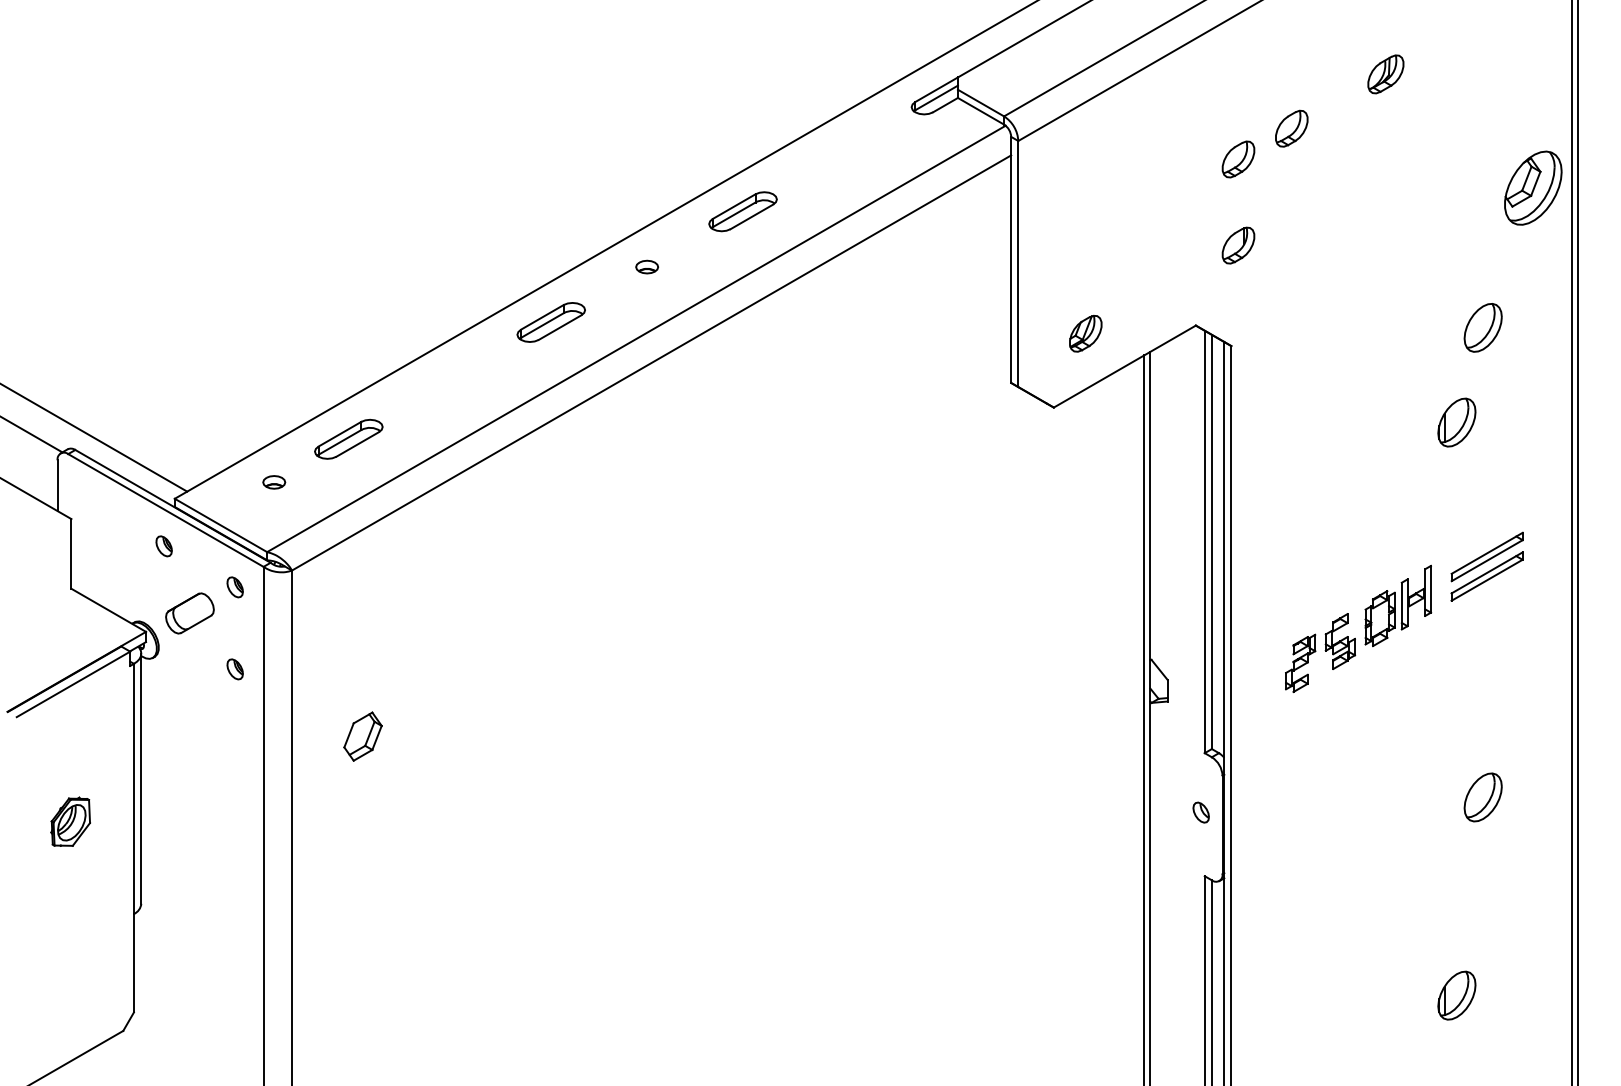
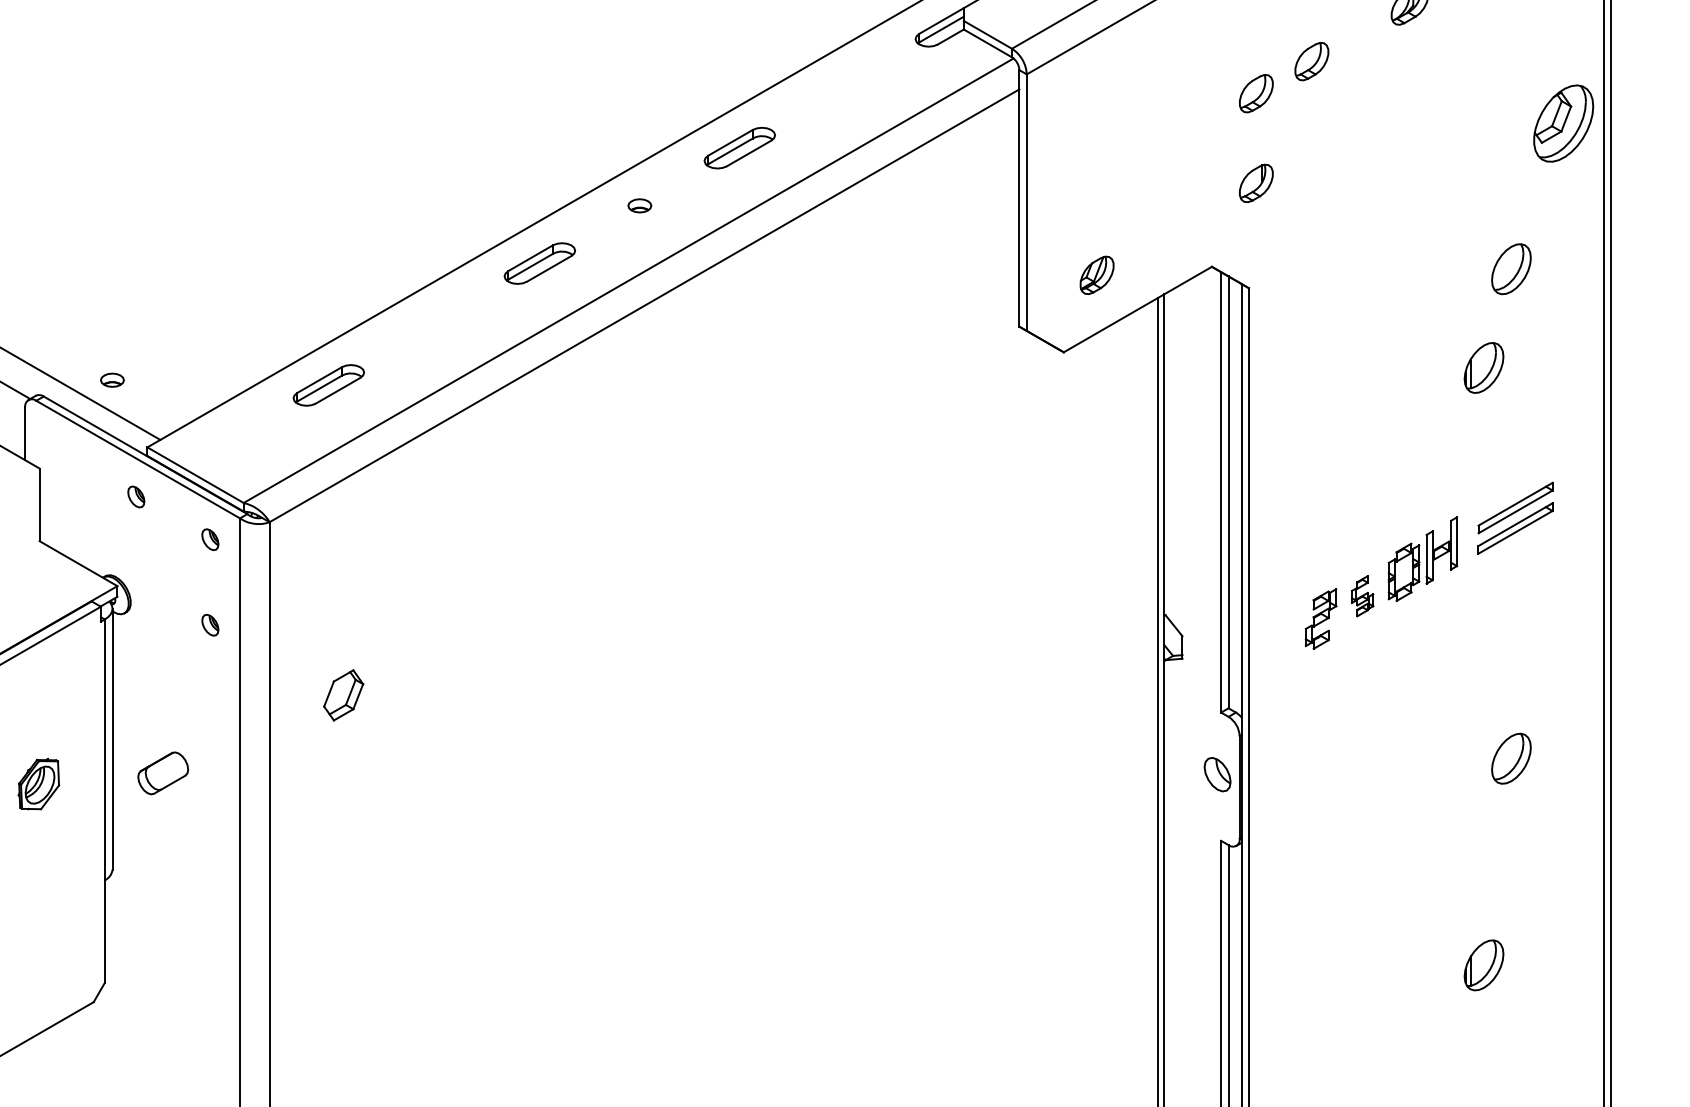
part: (274, 482) -> (112, 380), moved
part: (189, 613) -> (162, 773), moved
part: (1340, 641) -> (1362, 596), size x0.7
part: (1200, 812) -> (1216, 774), size x1.6

